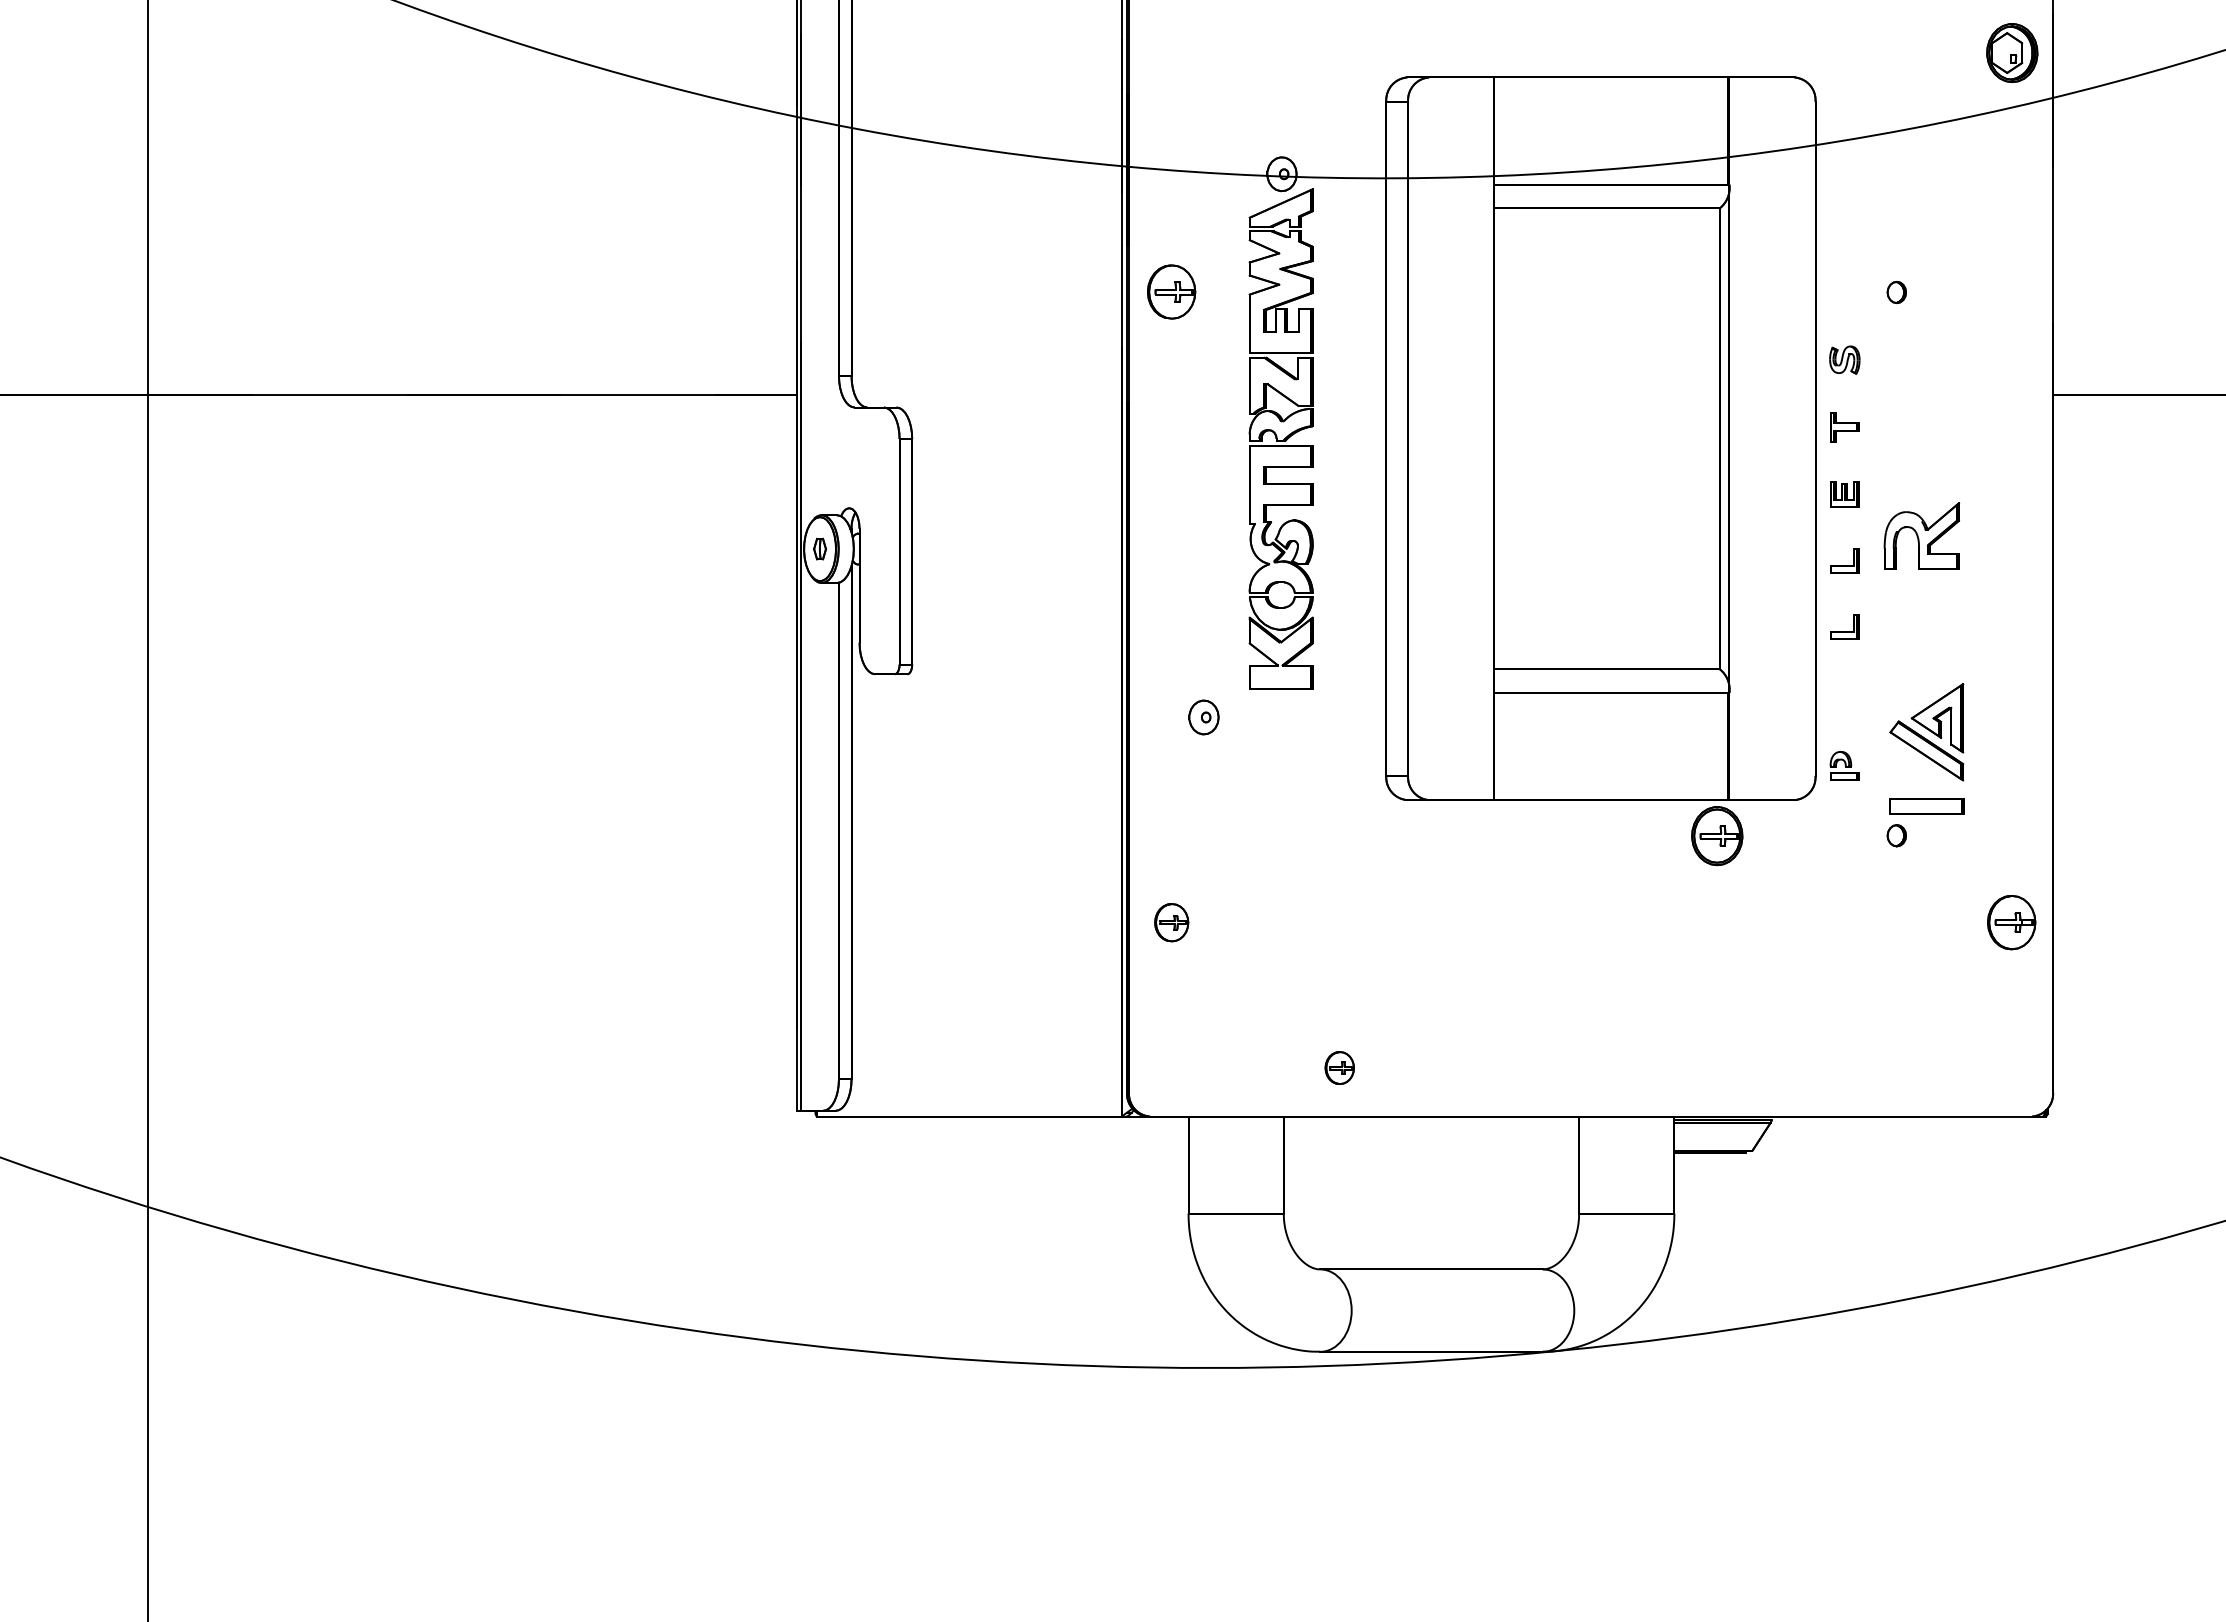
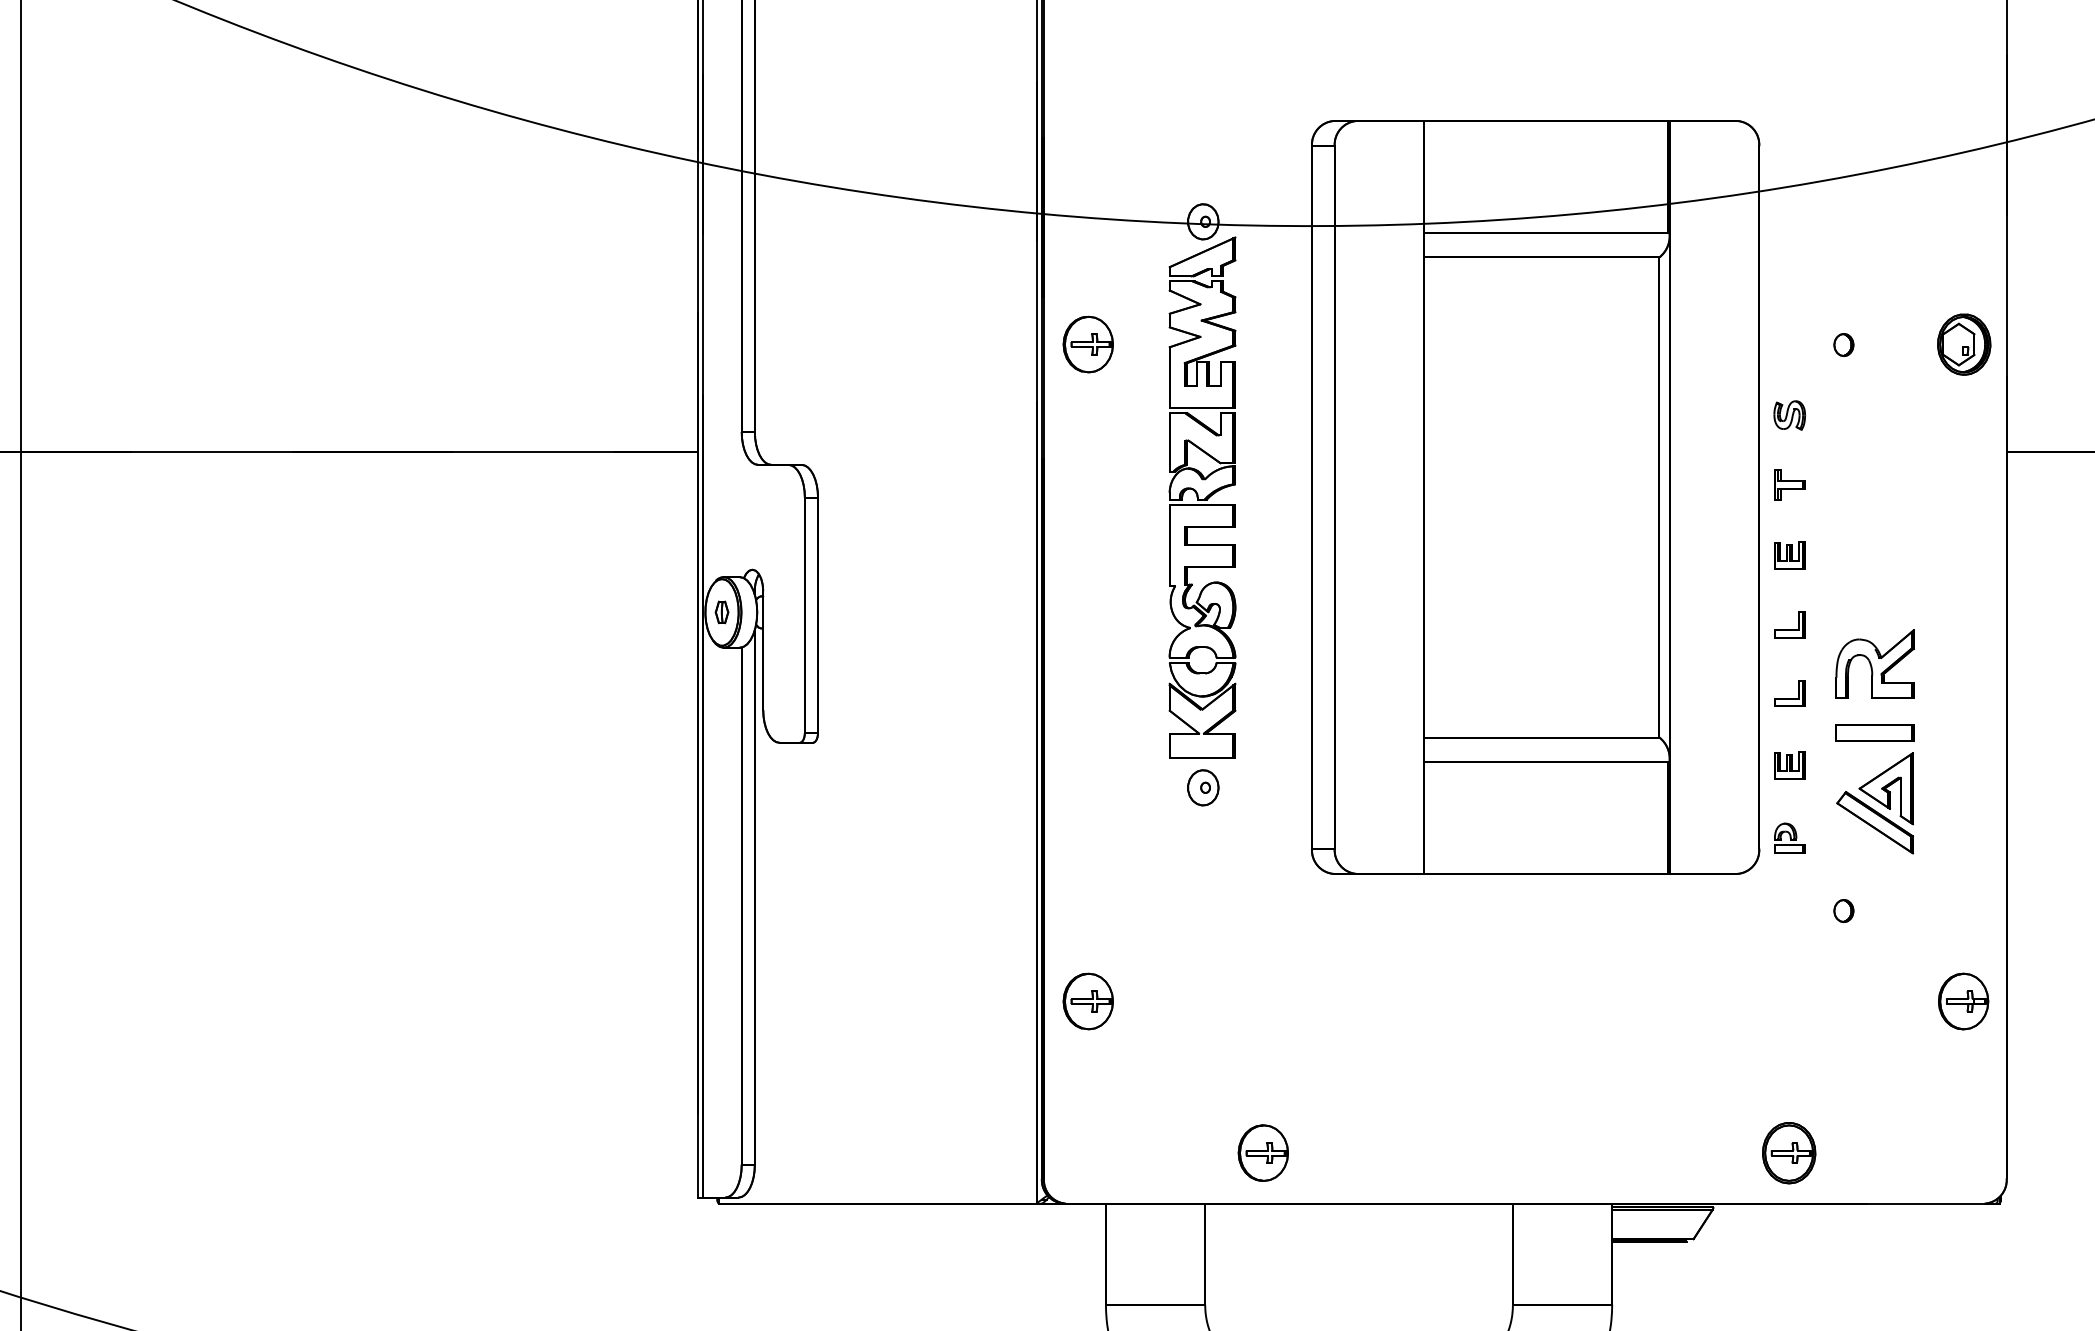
part: (2012, 53) -> (1964, 345), moved
part: (1921, 535) -> (1874, 663), moved
part: (1844, 695) -> (1789, 764), added
part: (1203, 717) -> (1202, 787), moved
part: (1926, 806) -> (1874, 732), moved
part: (1717, 836) -> (1789, 1153), moved
part: (1171, 922) -> (1088, 1001), size x1.43
part: (1339, 1067) -> (1263, 1152), size x1.67

